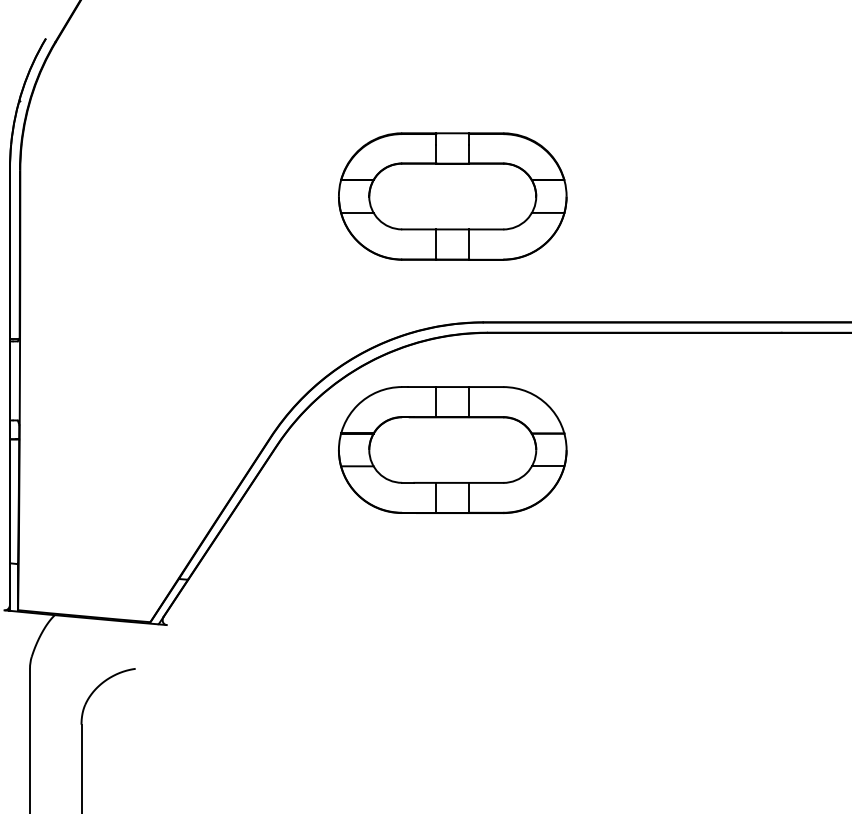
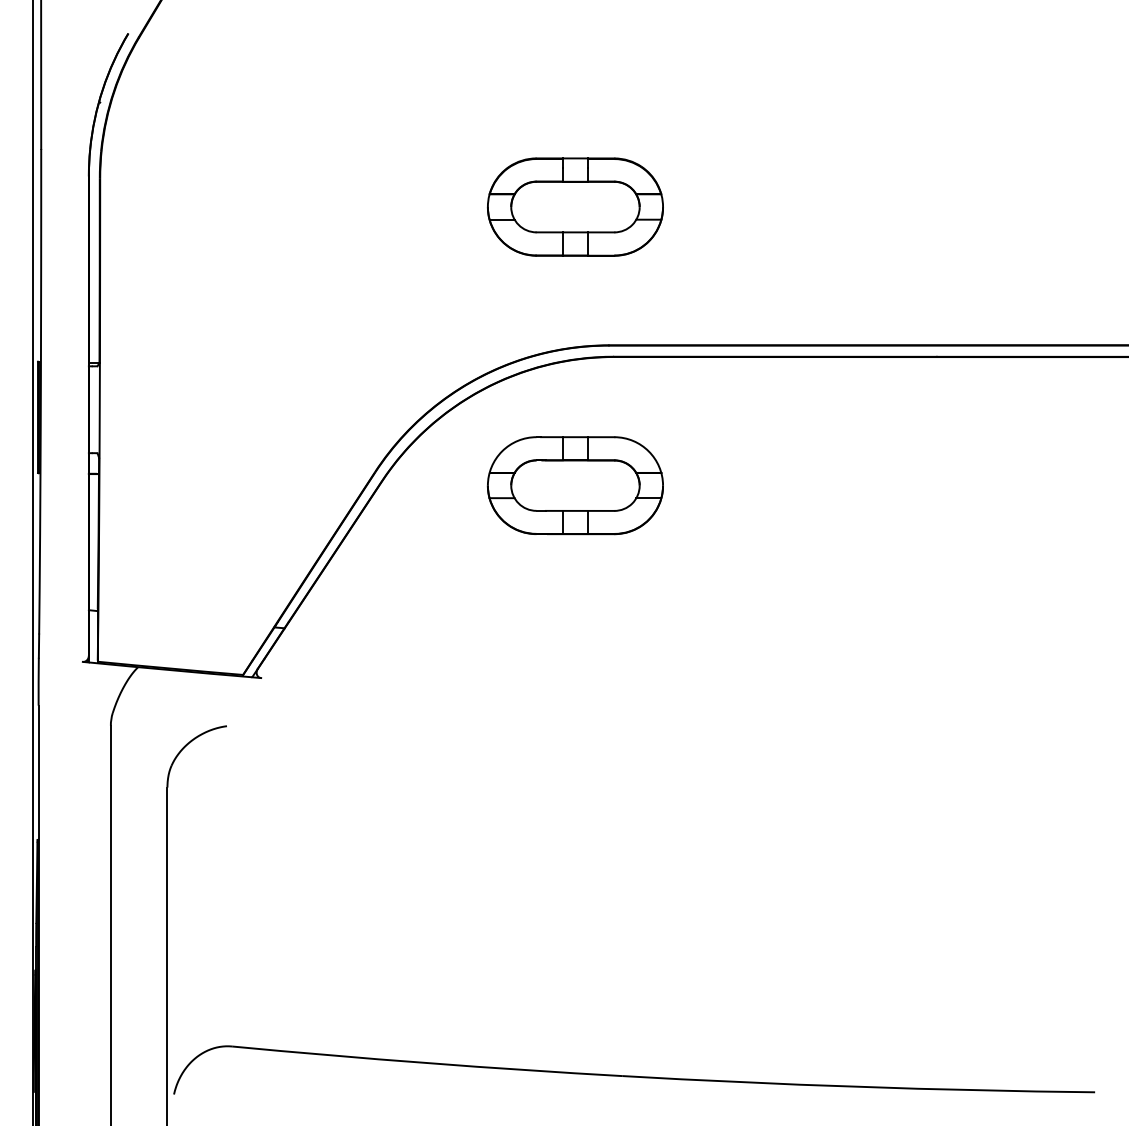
part: (452, 195) -> (575, 206), size x0.7
part: (452, 449) -> (575, 485), size x0.7

